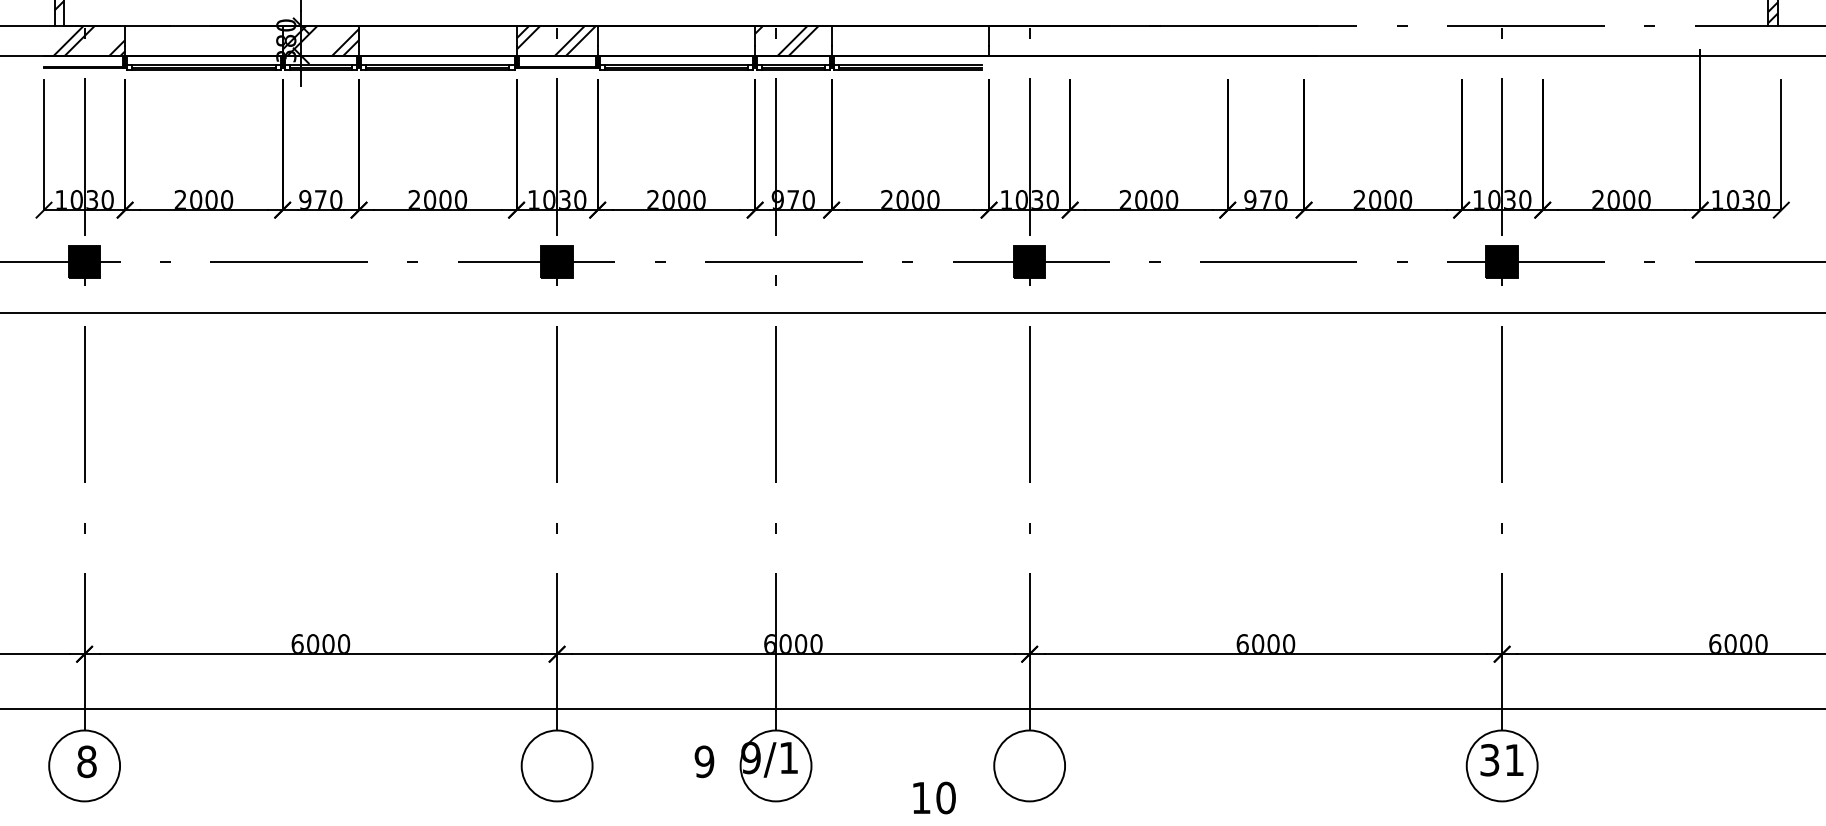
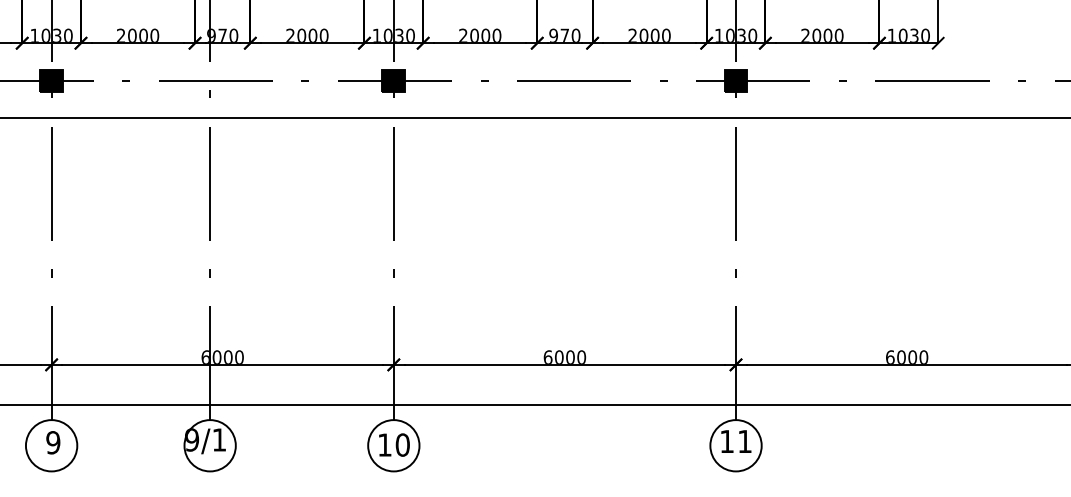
text: (1489, 760) -> (726, 441), 31 -> 11
text: (704, 761) -> (53, 442), moved
text: (934, 797) -> (394, 444), moved

